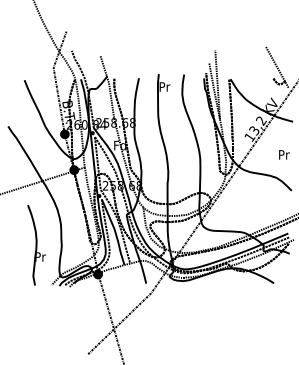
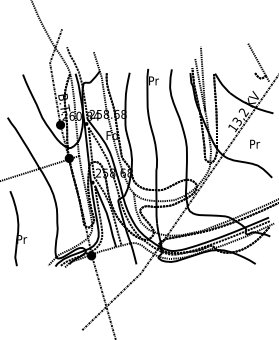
text: (284, 154) -> (255, 143), moved
part: (36, 245) -> (18, 228), moved

